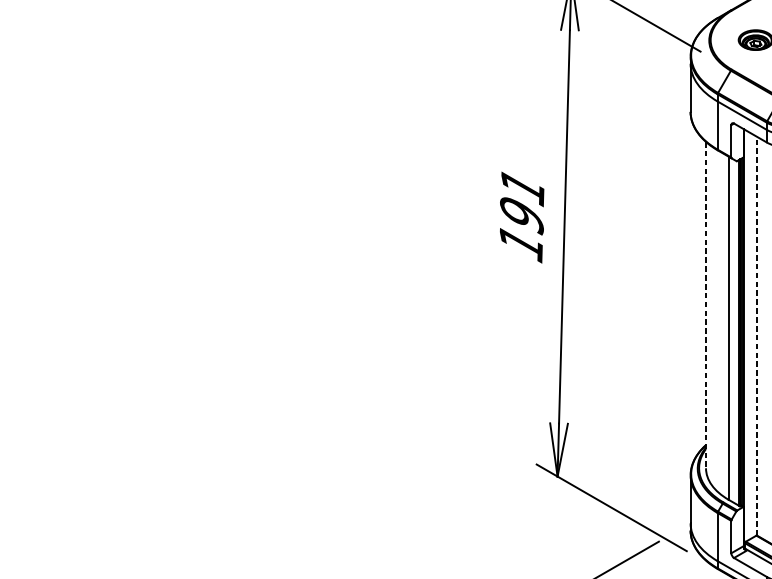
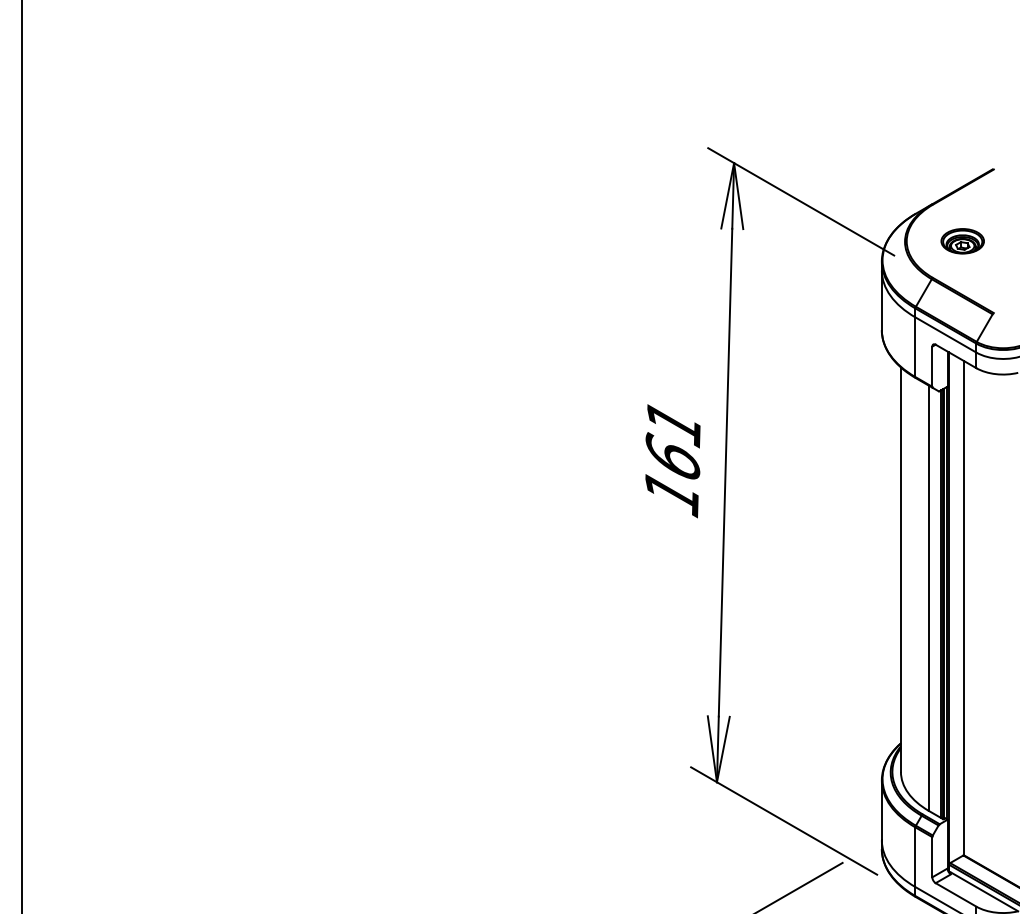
text: (521, 214) -> (672, 457), 191 -> 161
line: (705, 305) -> (900, 570), dashed -> solid
line: (757, 335) -> (964, 607), dashed -> solid

